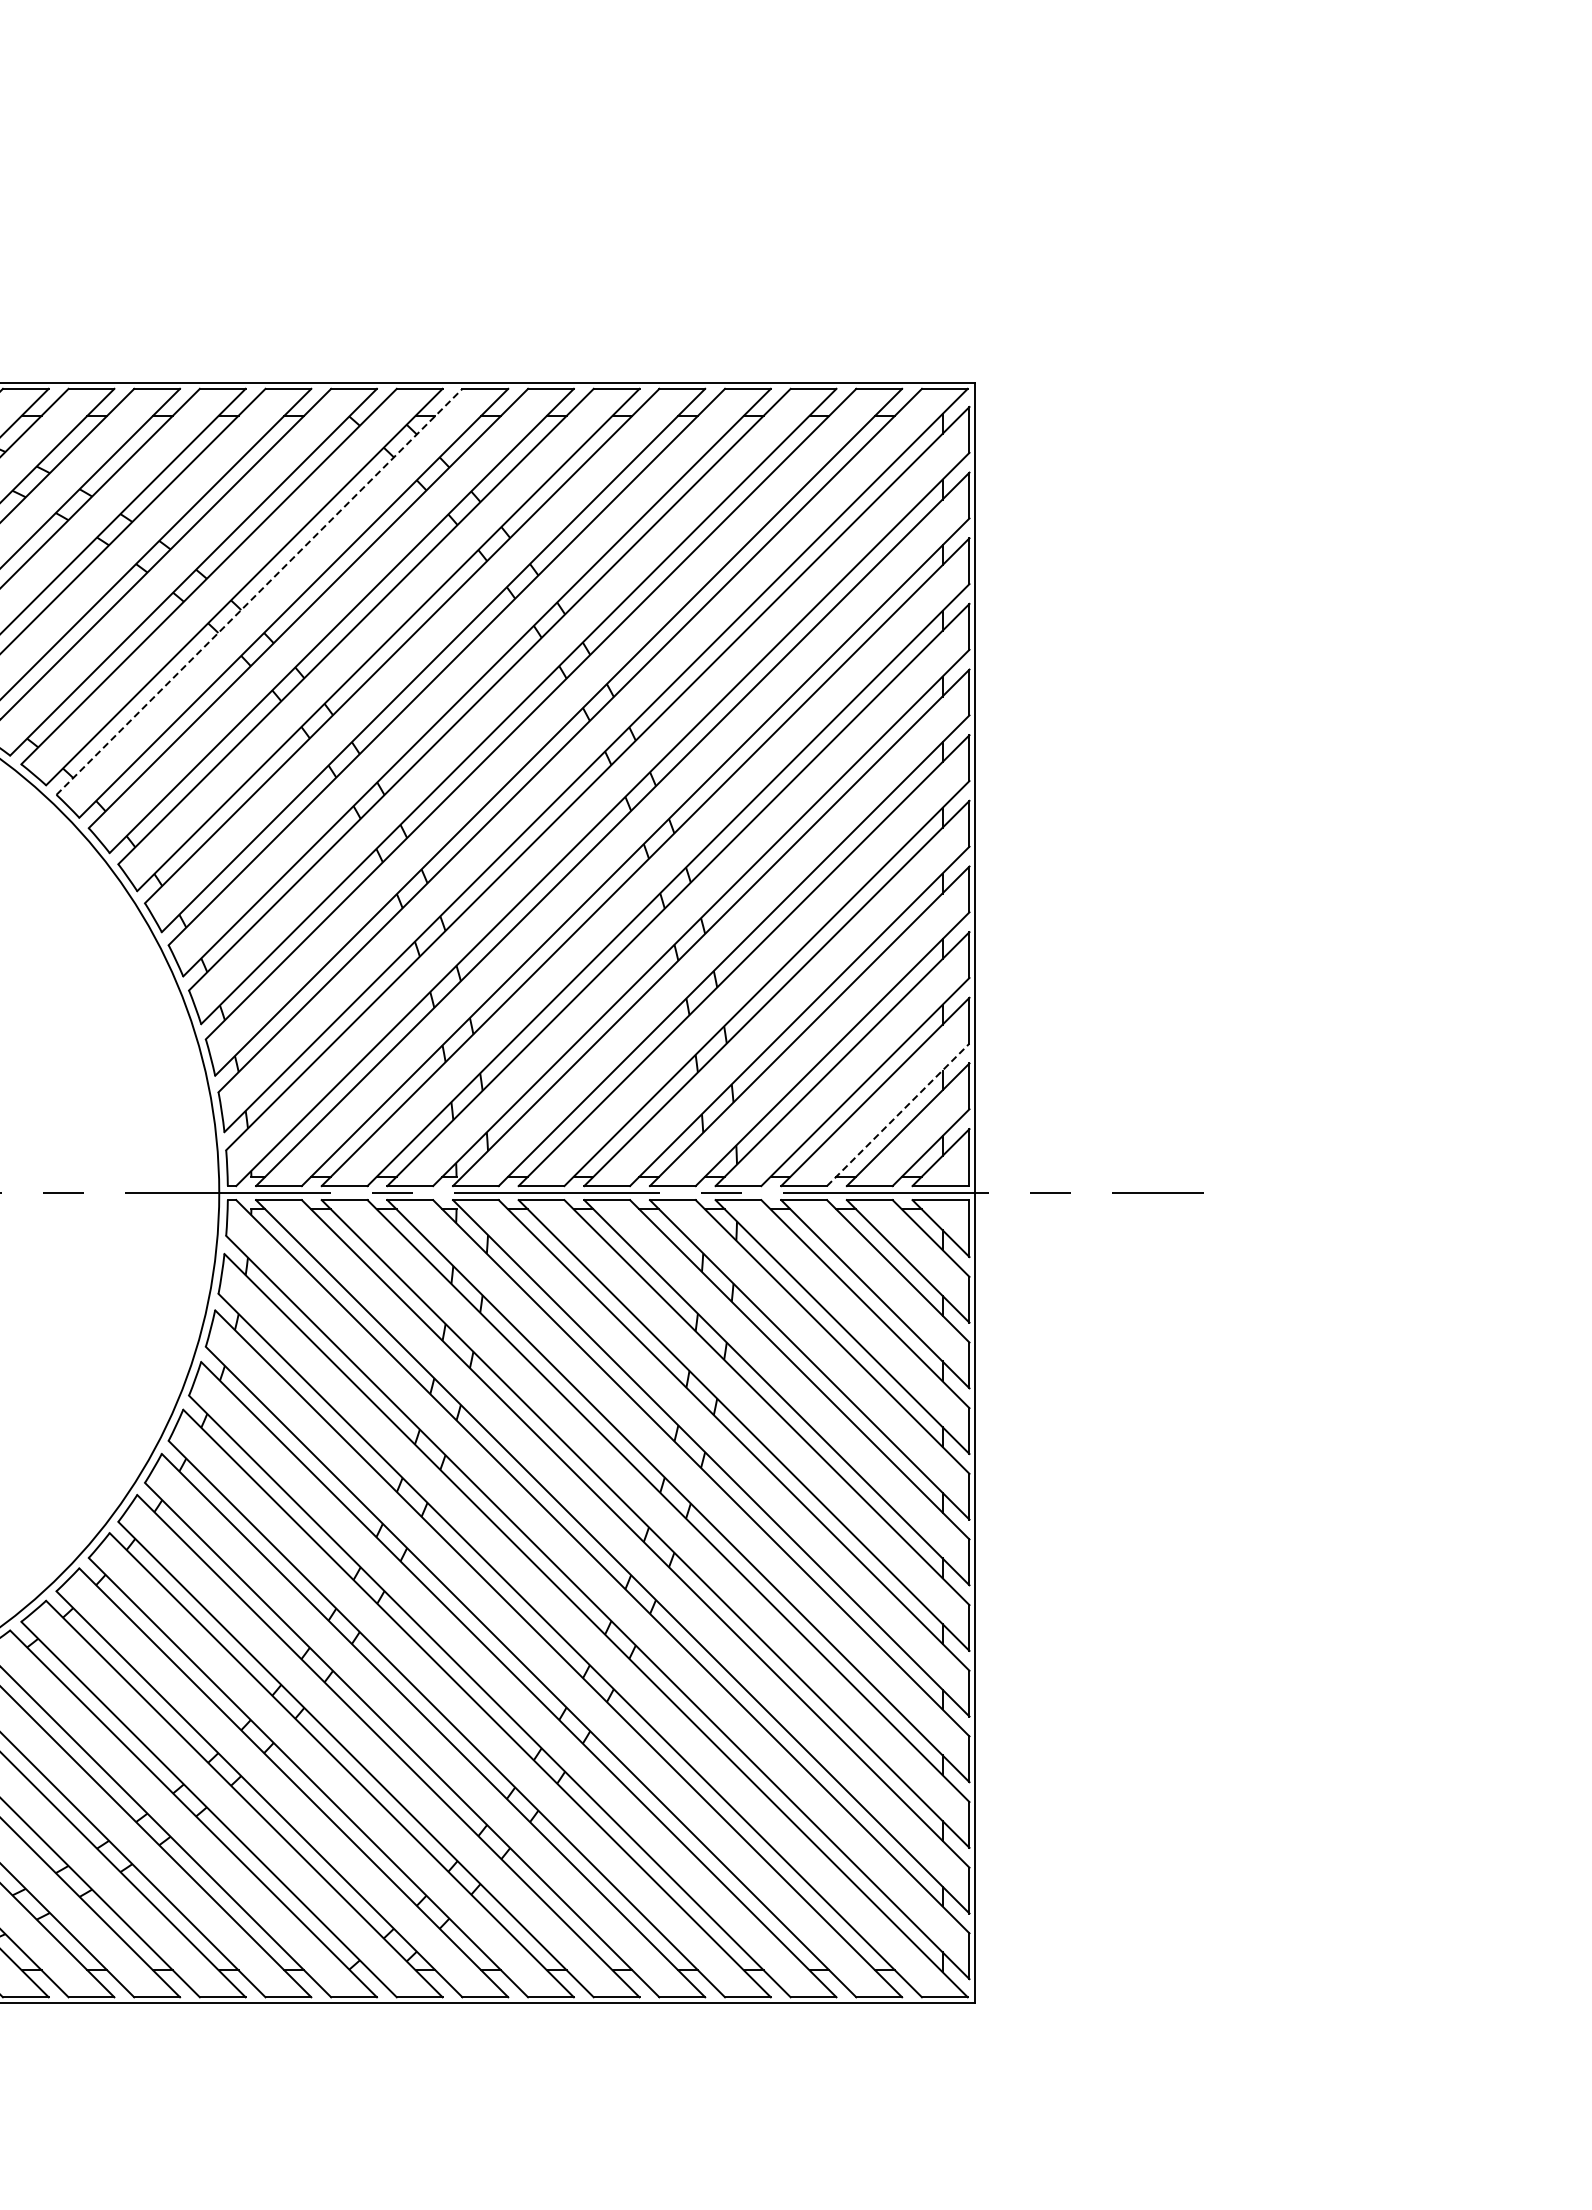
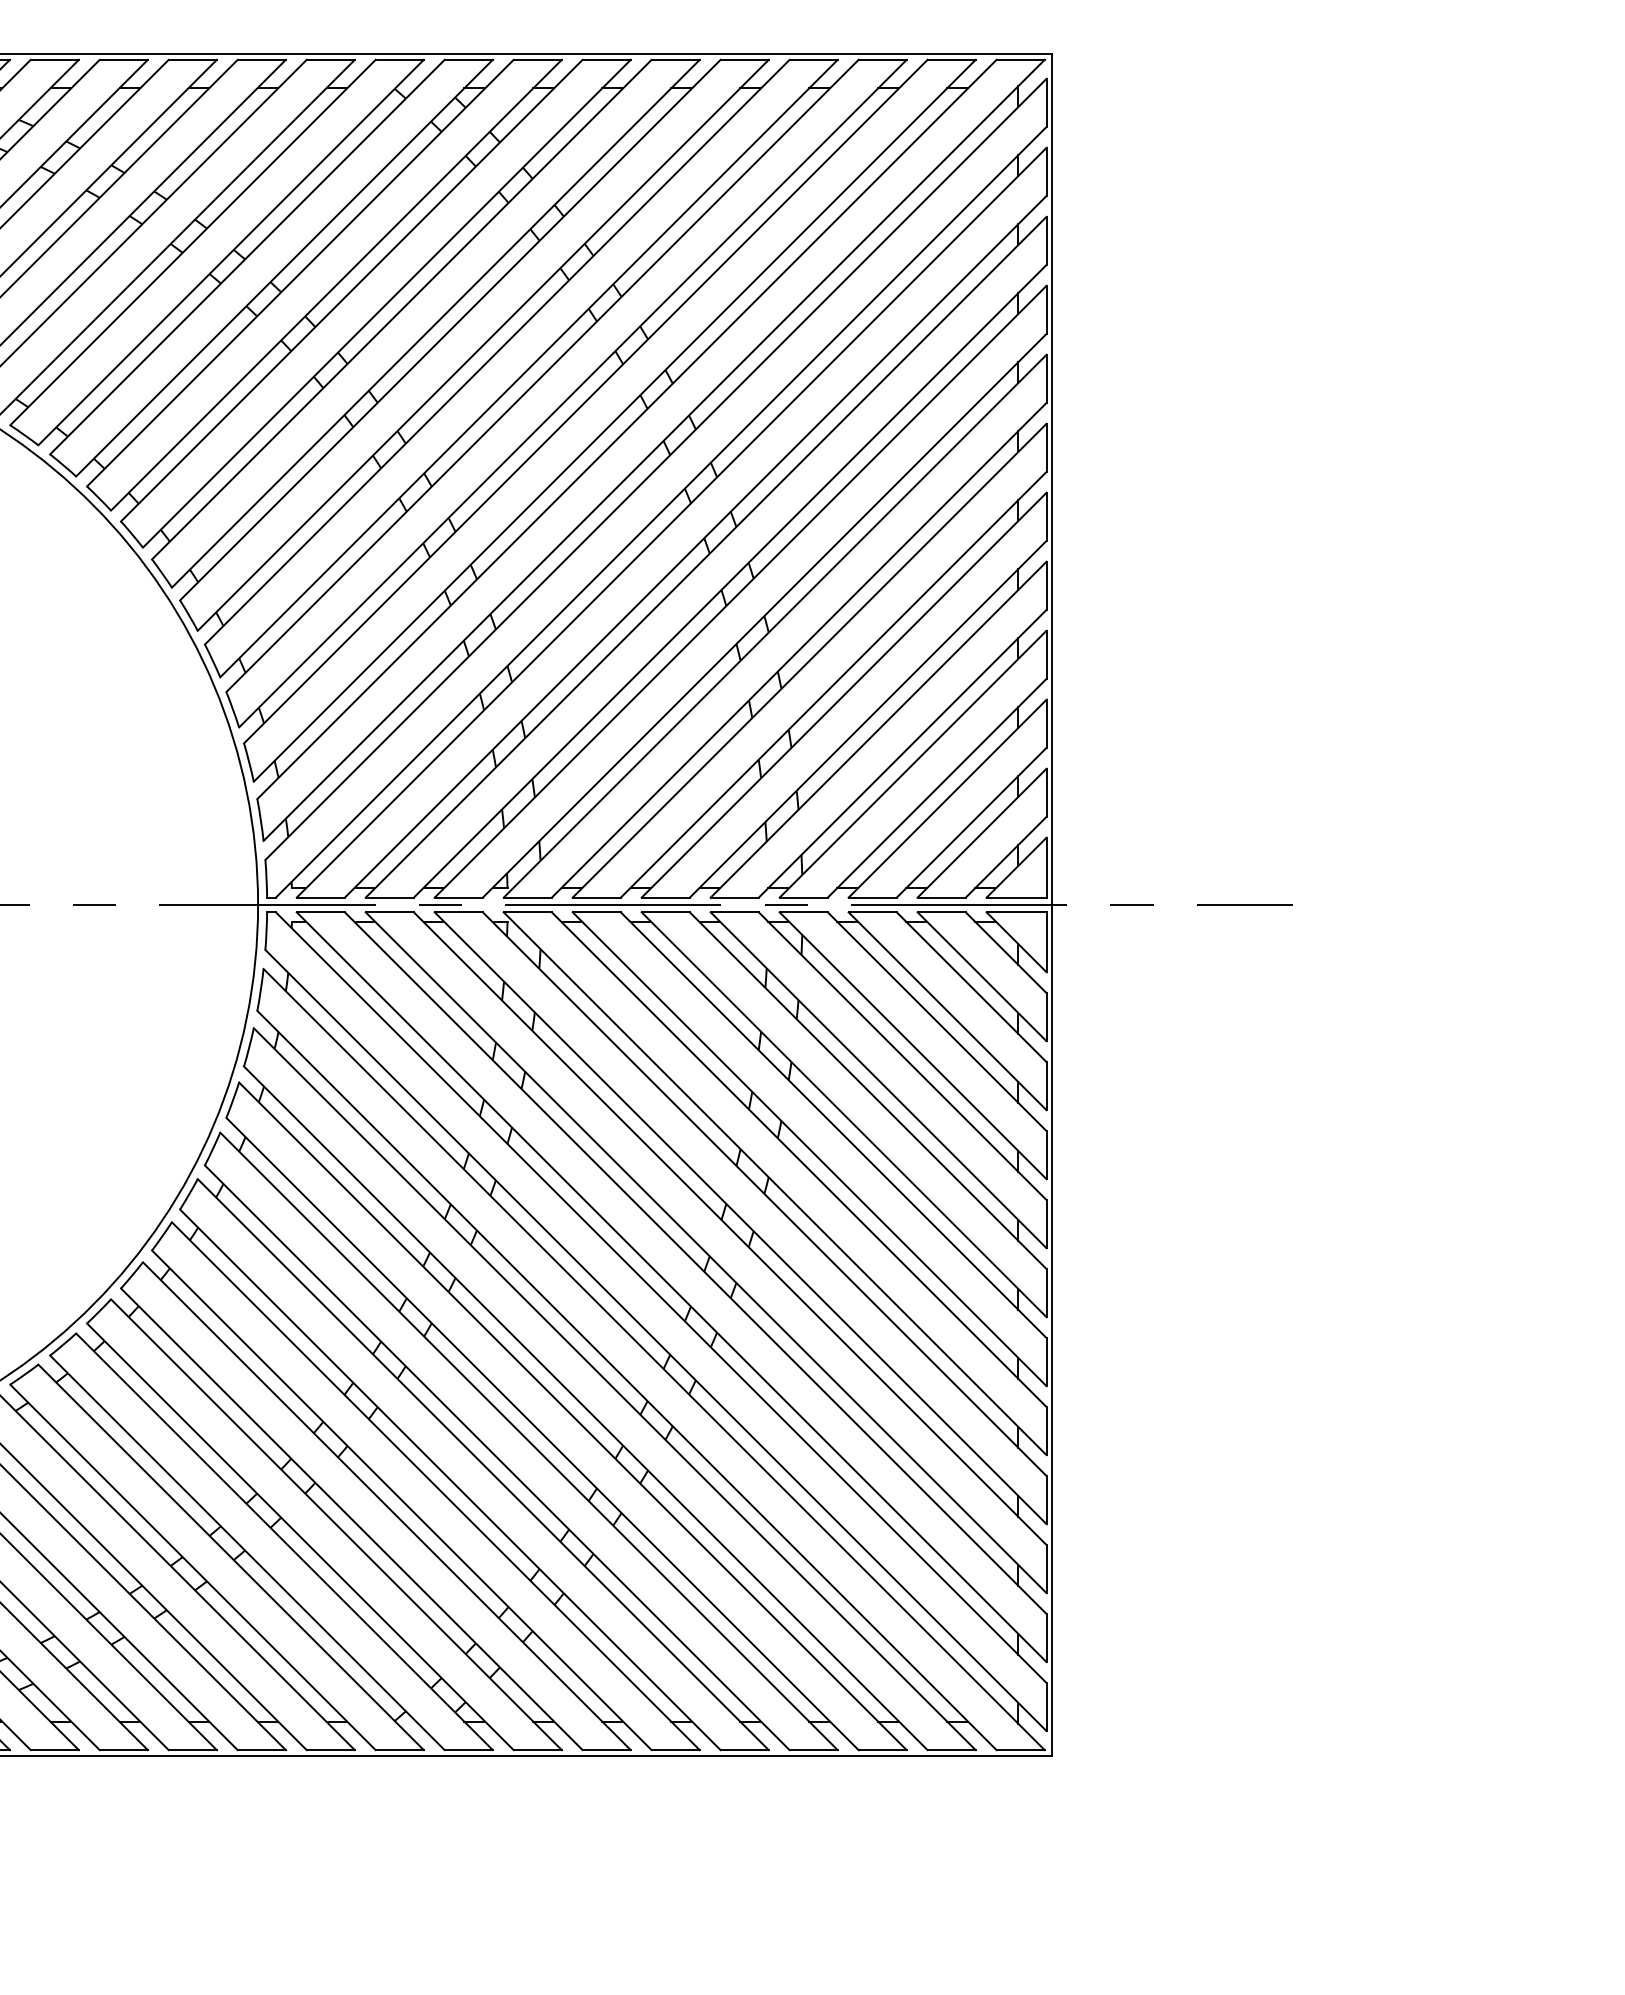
line: (259, 591) -> (300, 272), dashed -> solid
line: (898, 1114) -> (971, 822), dashed -> solid

